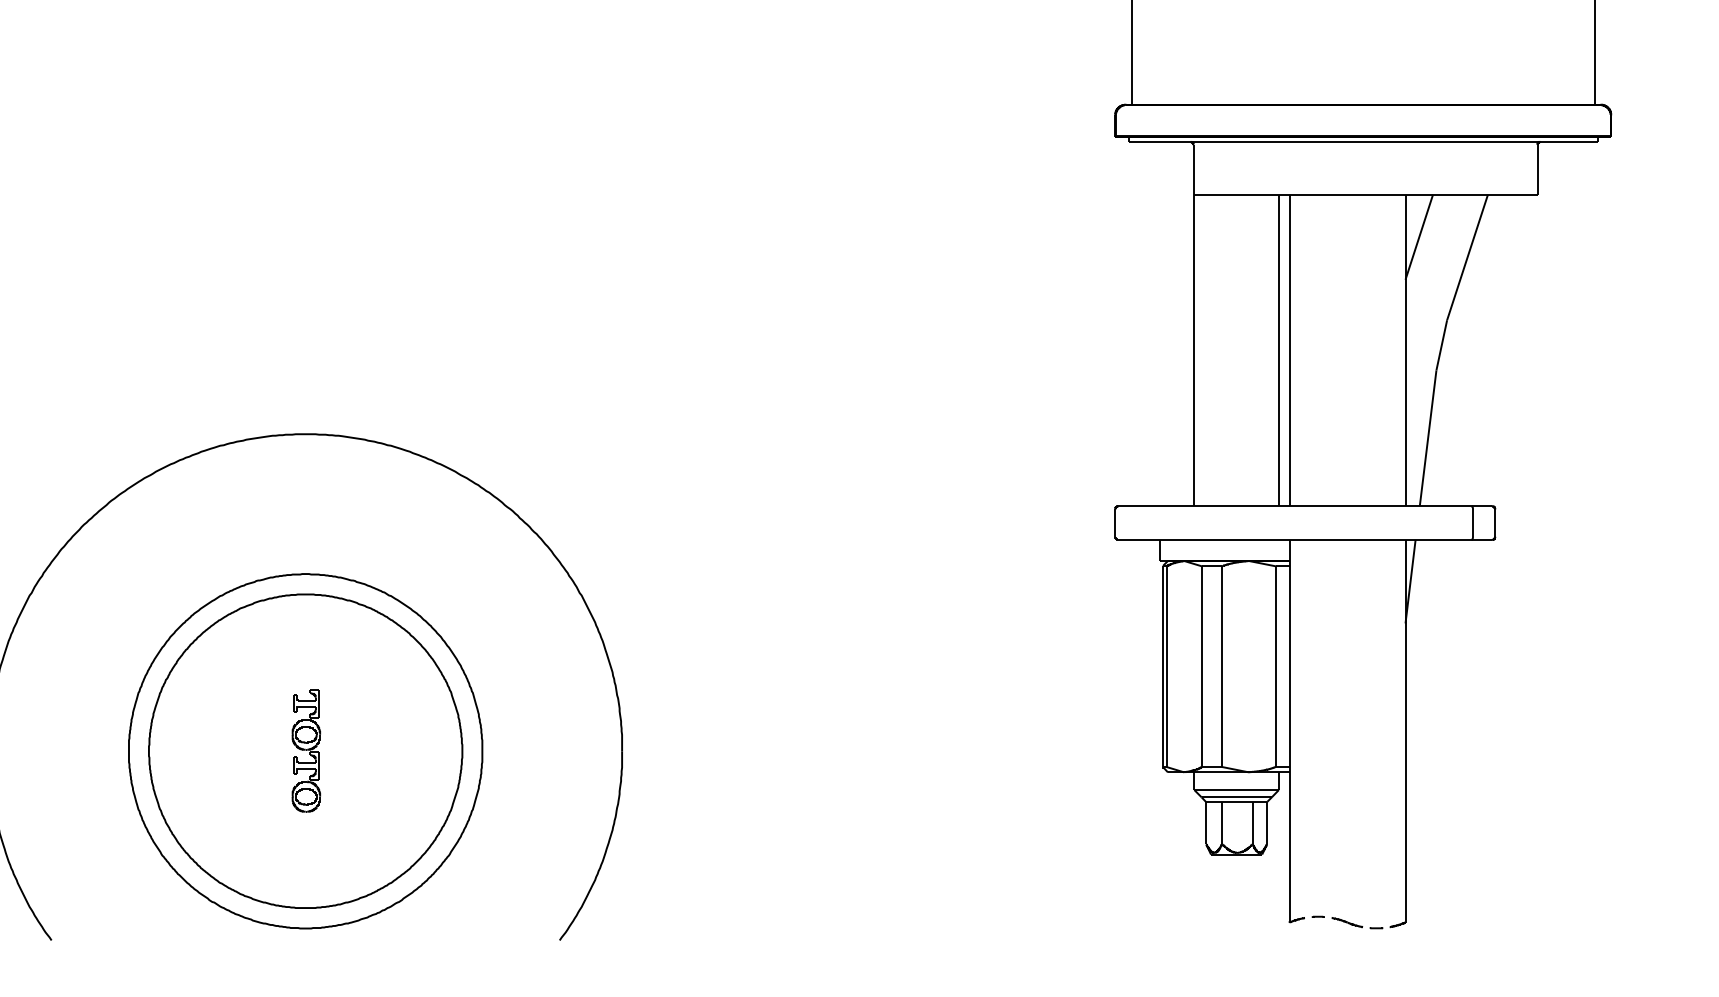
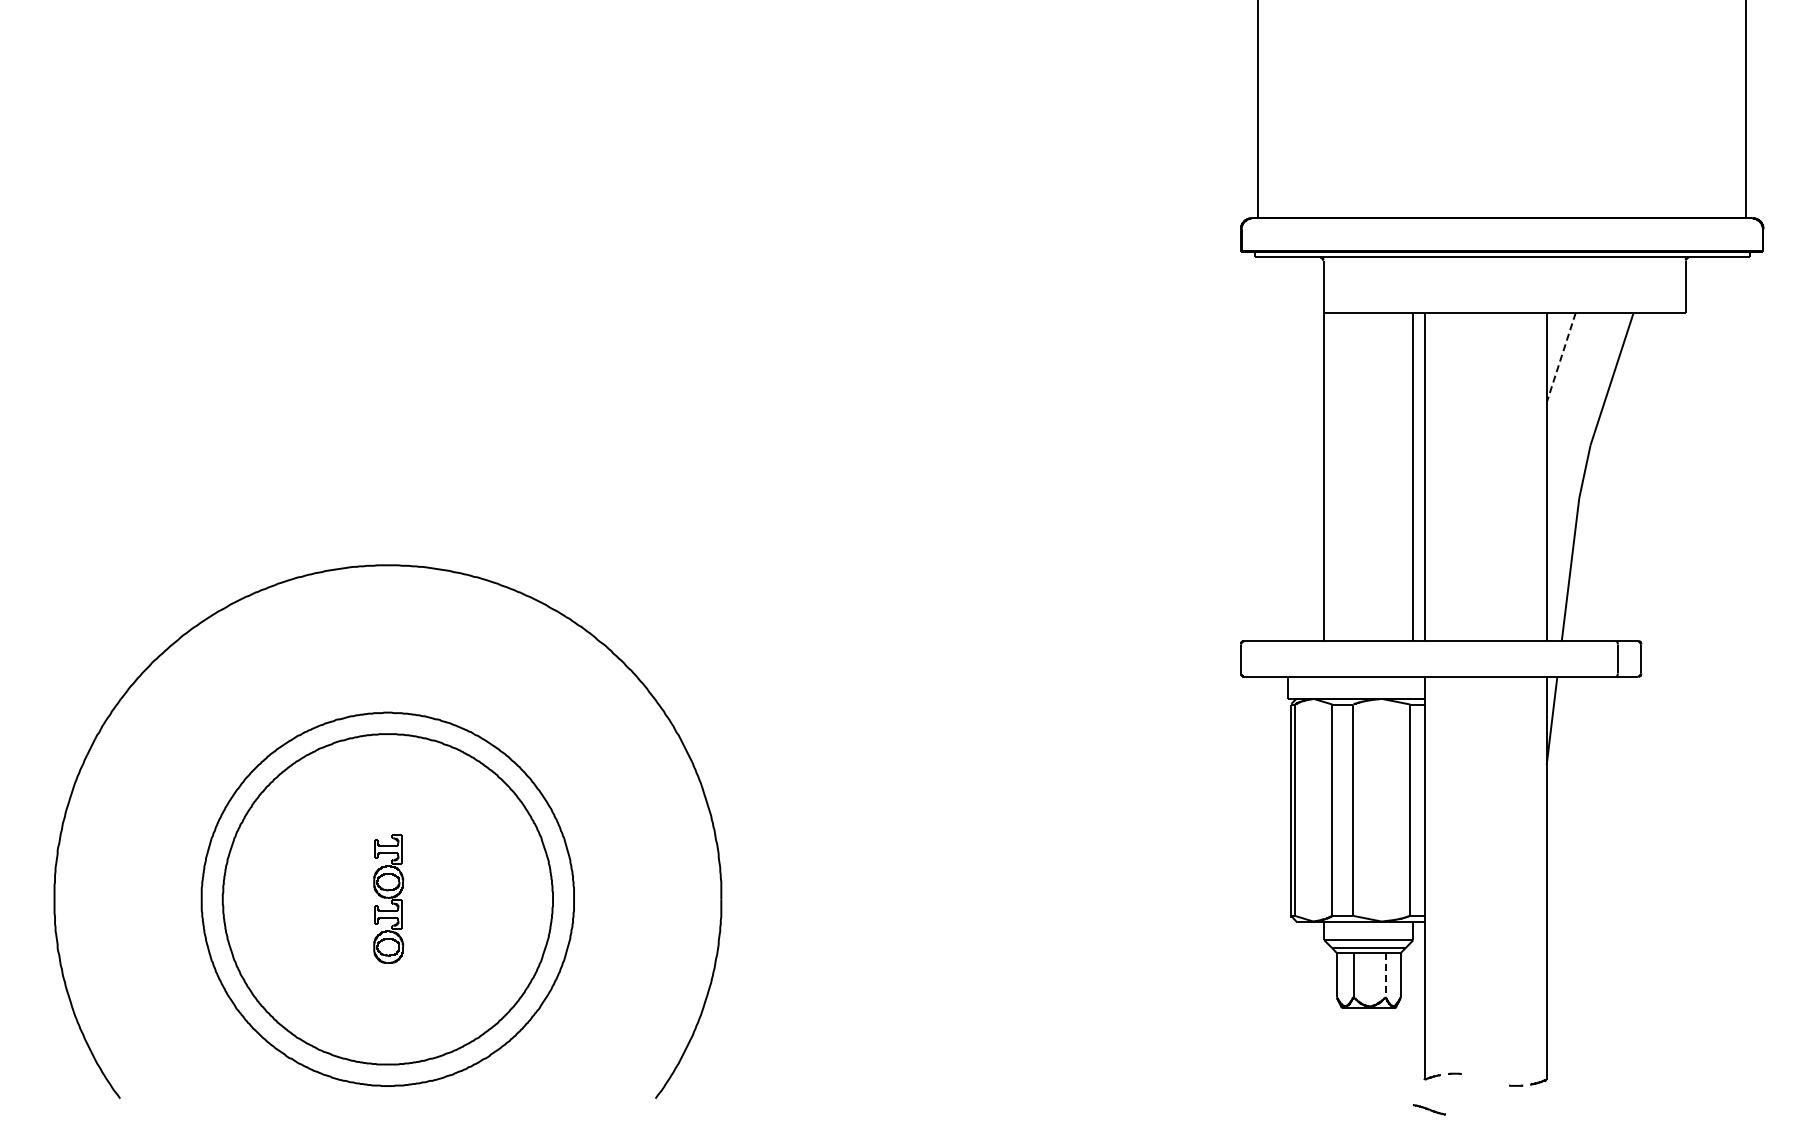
line: (1419, 237) -> (1561, 358), solid -> dashed
line: (1252, 823) -> (1385, 975), solid -> dashed
line: (1347, 922) -> (1429, 1109), moved

